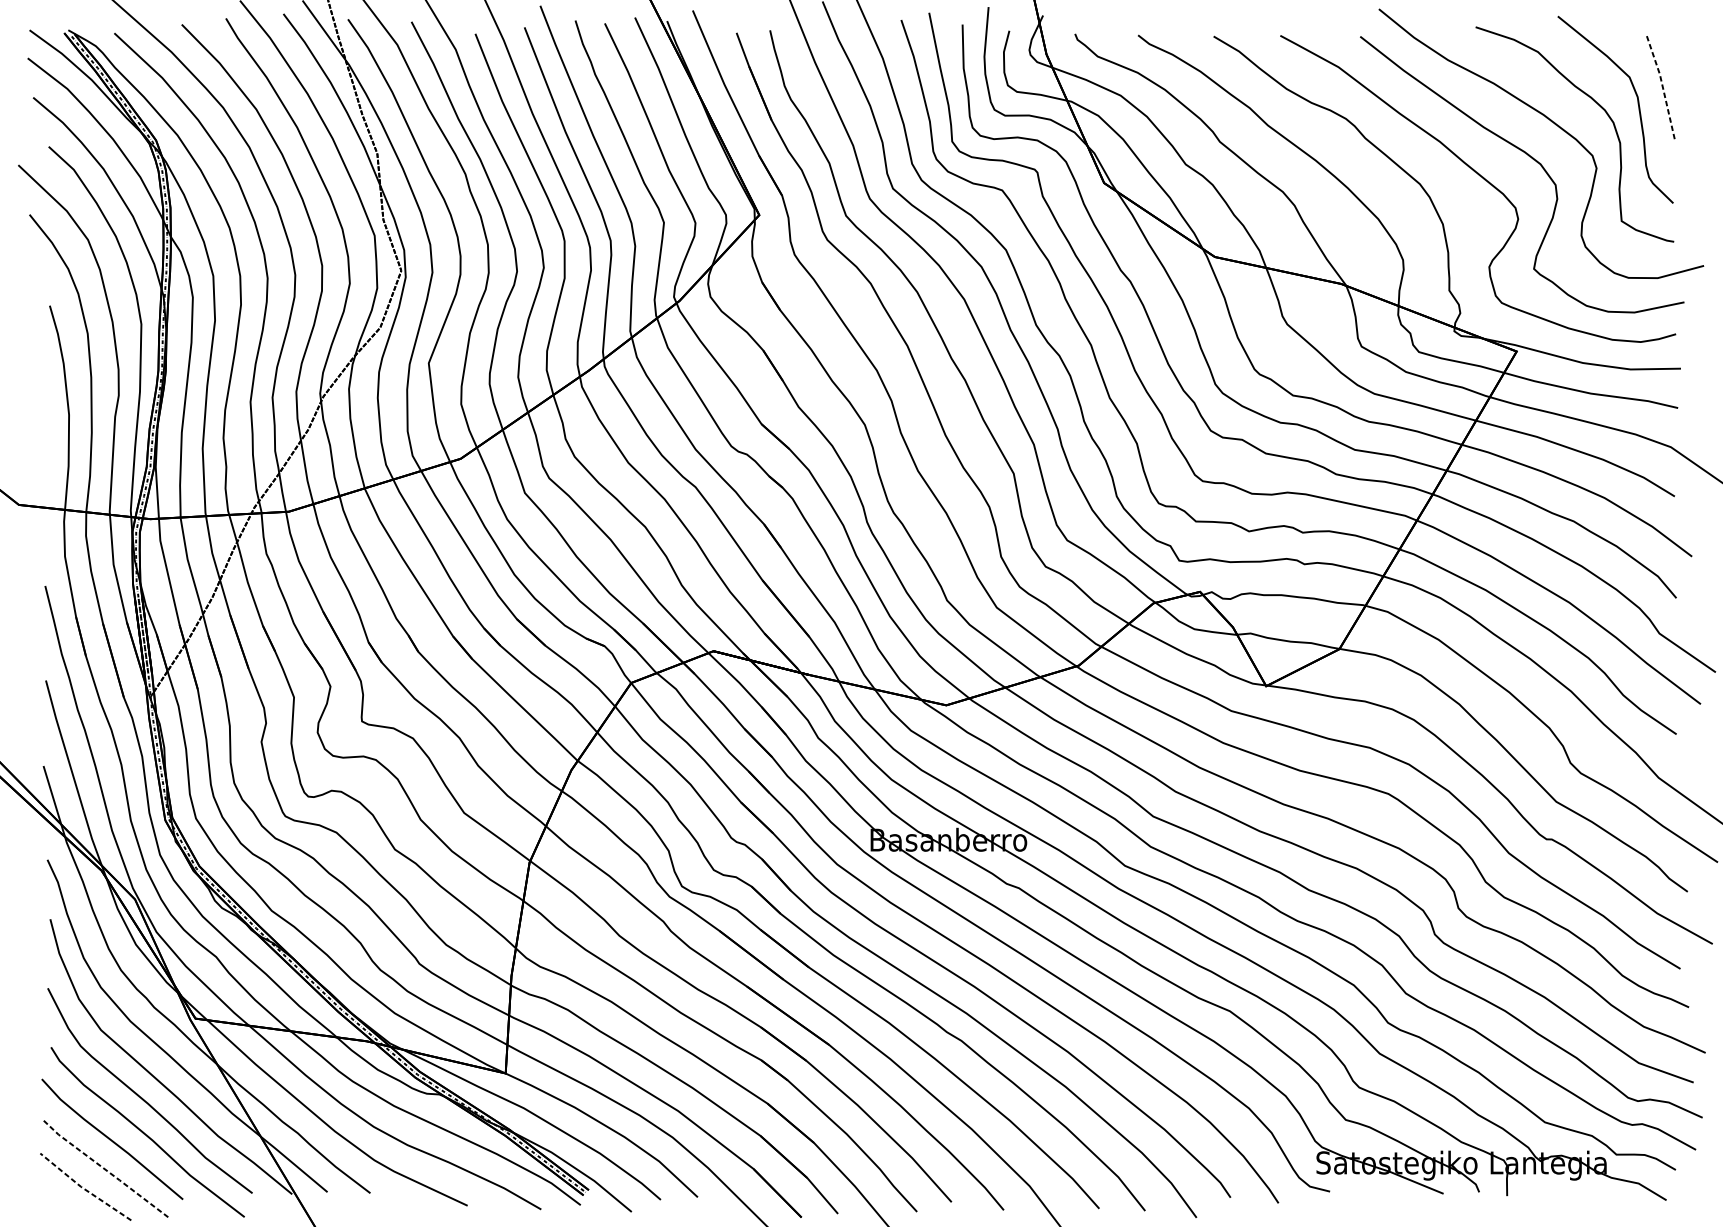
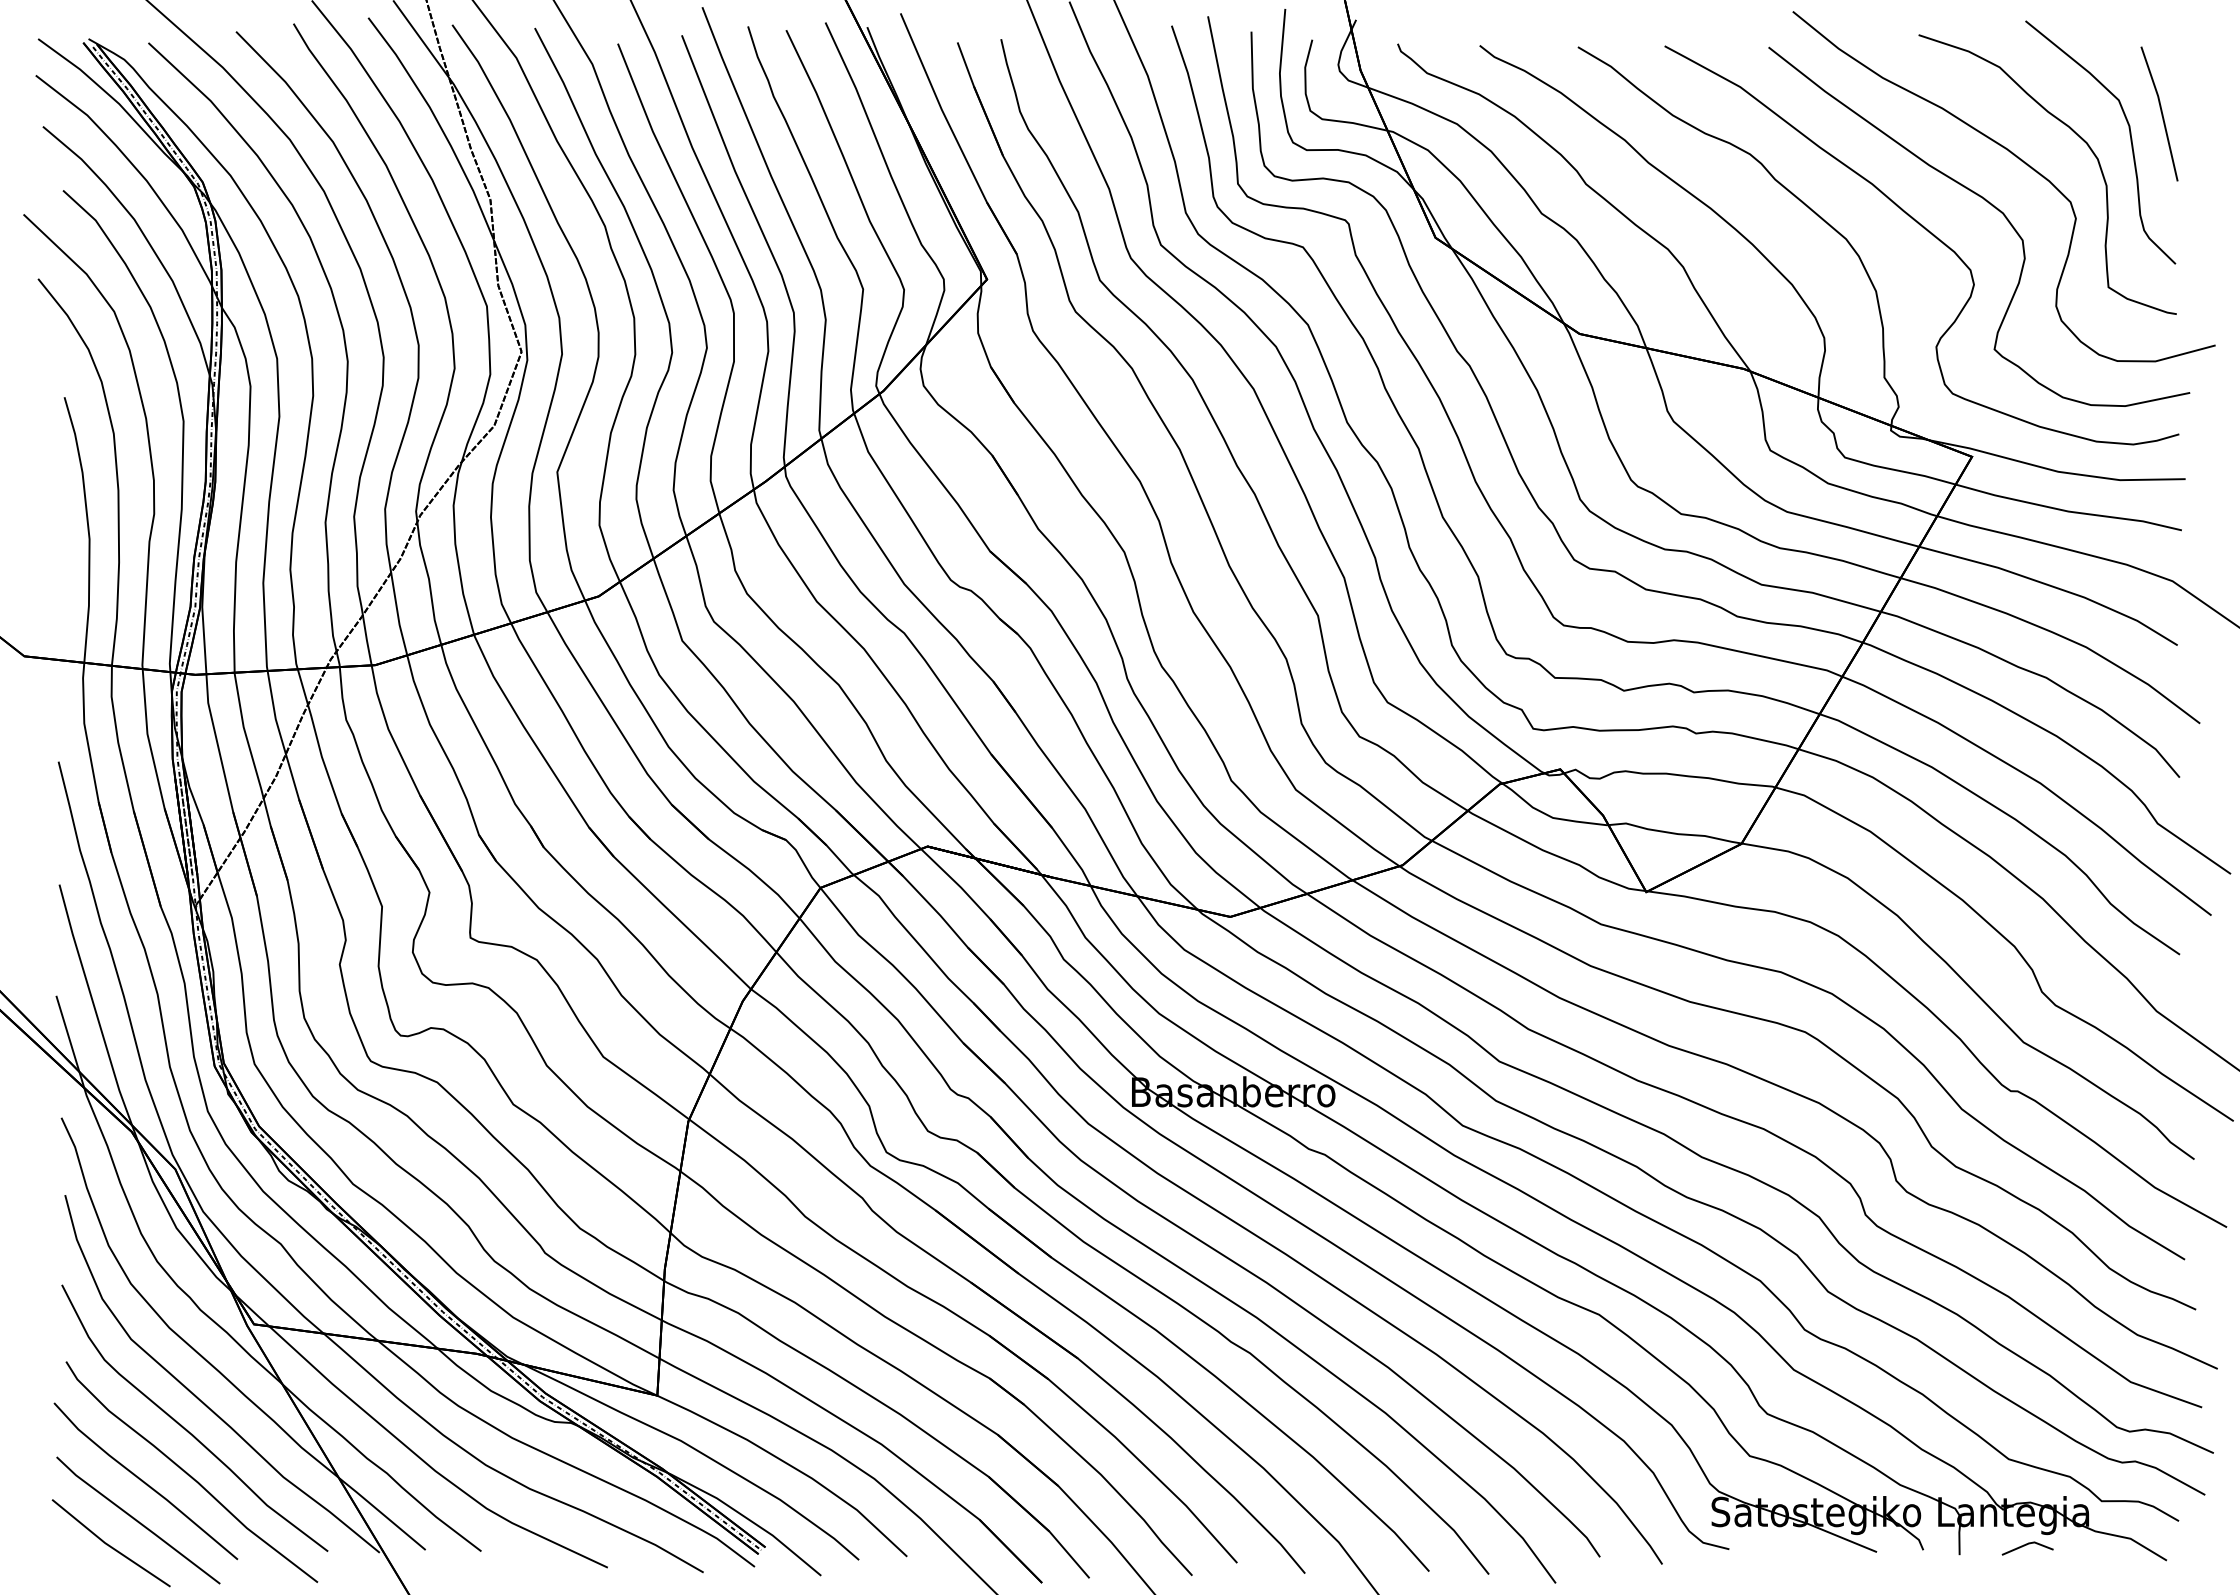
line: (1662, 86) -> (2161, 112), dashed -> solid
line: (105, 1170) -> (137, 1521), dashed -> solid
line: (83, 1188) -> (108, 1545), dashed -> solid
line: (1559, 1188) -> (2027, 1545), added

